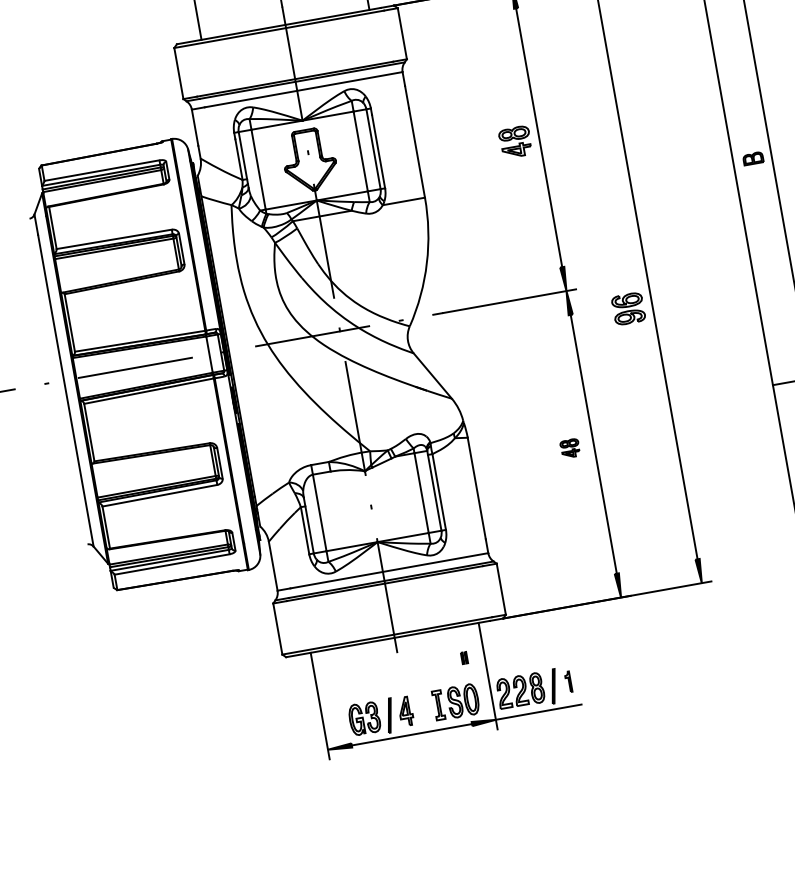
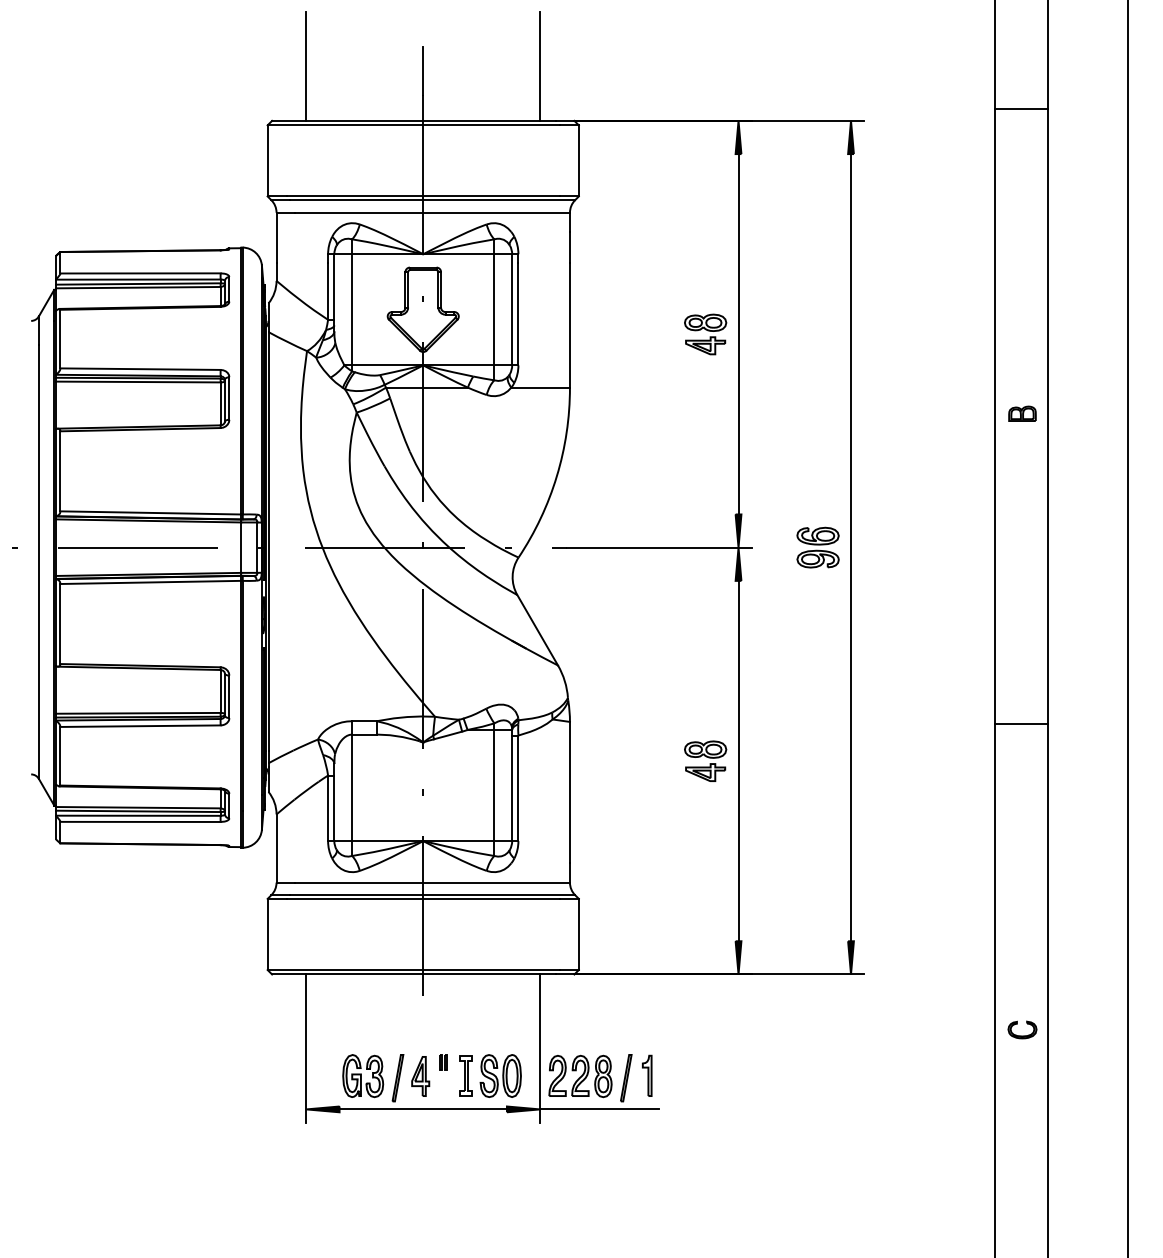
part: (628, 308) -> (817, 547), moved
part: (569, 448) -> (705, 760), size x1.67
part: (464, 658) -> (443, 1062), moved
part: (568, 681) -> (647, 1075), size x1.43

